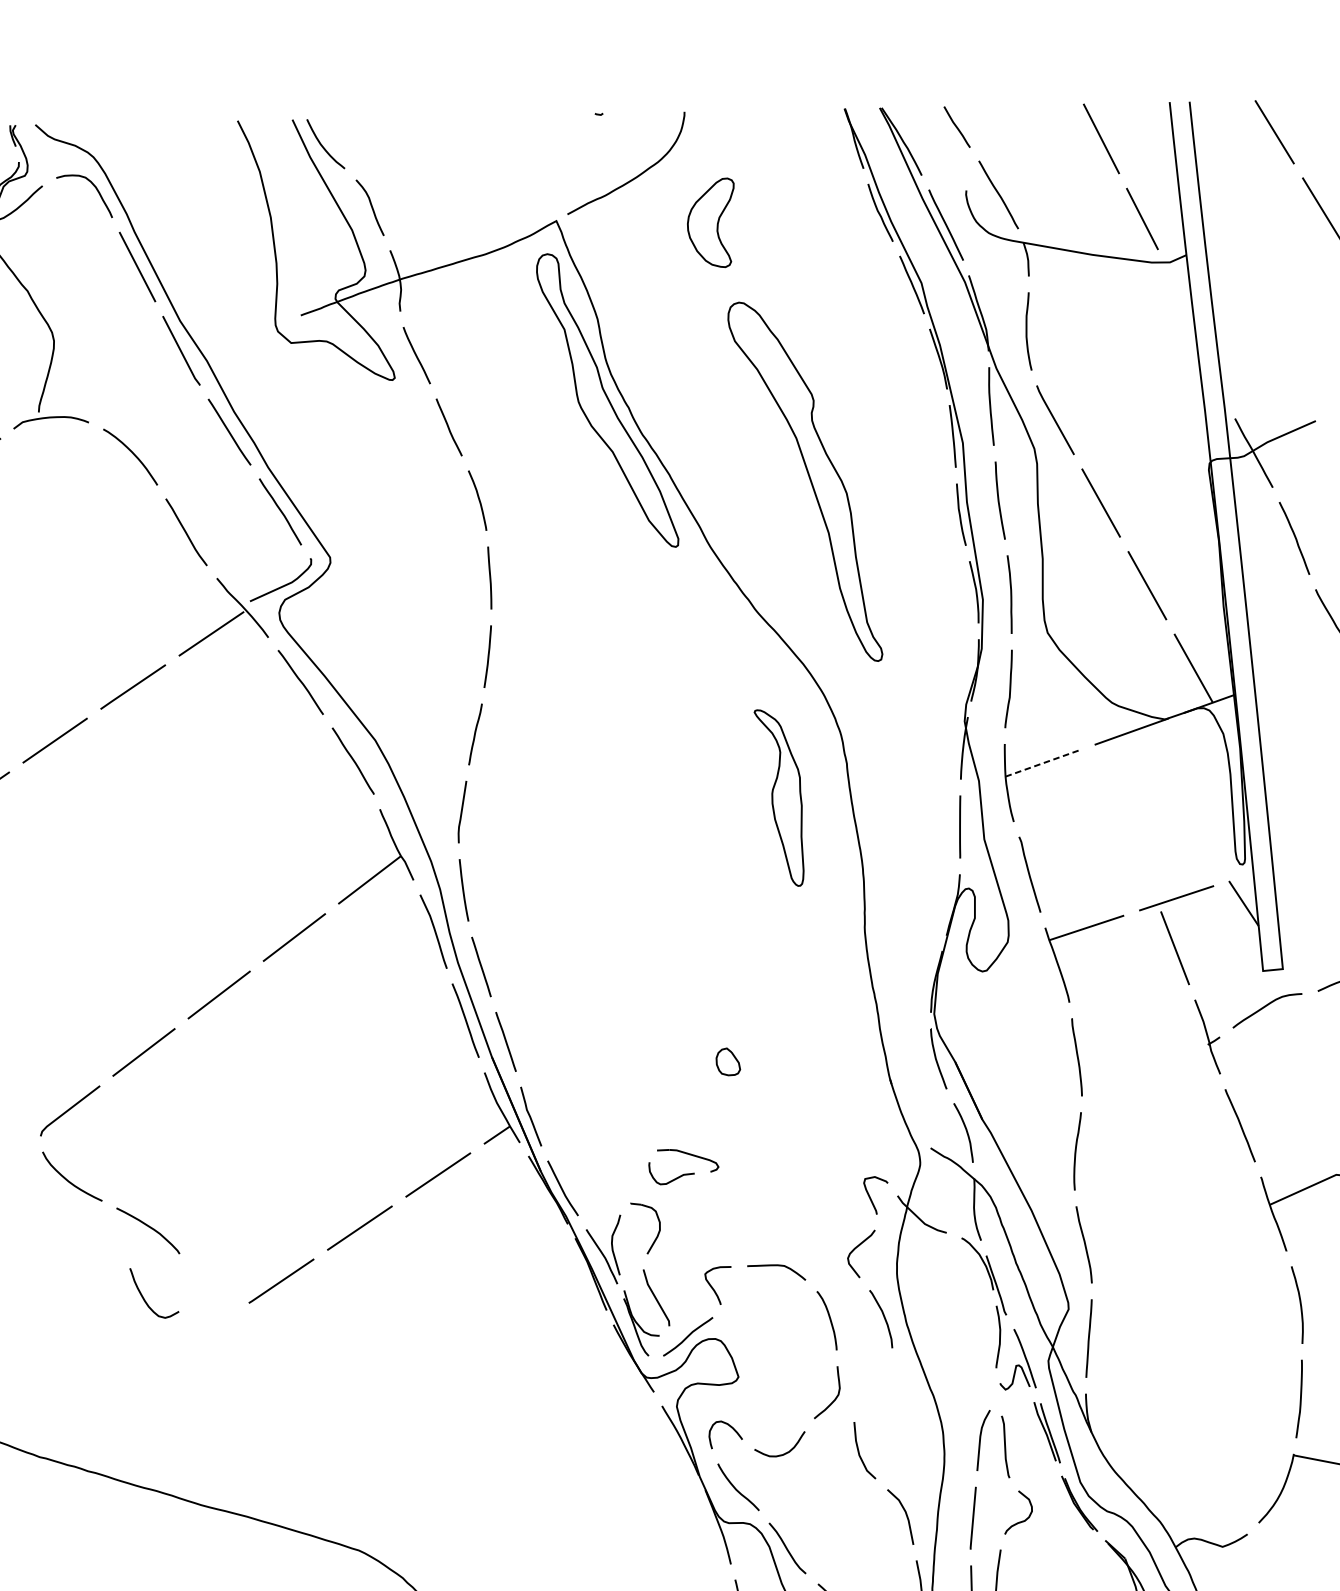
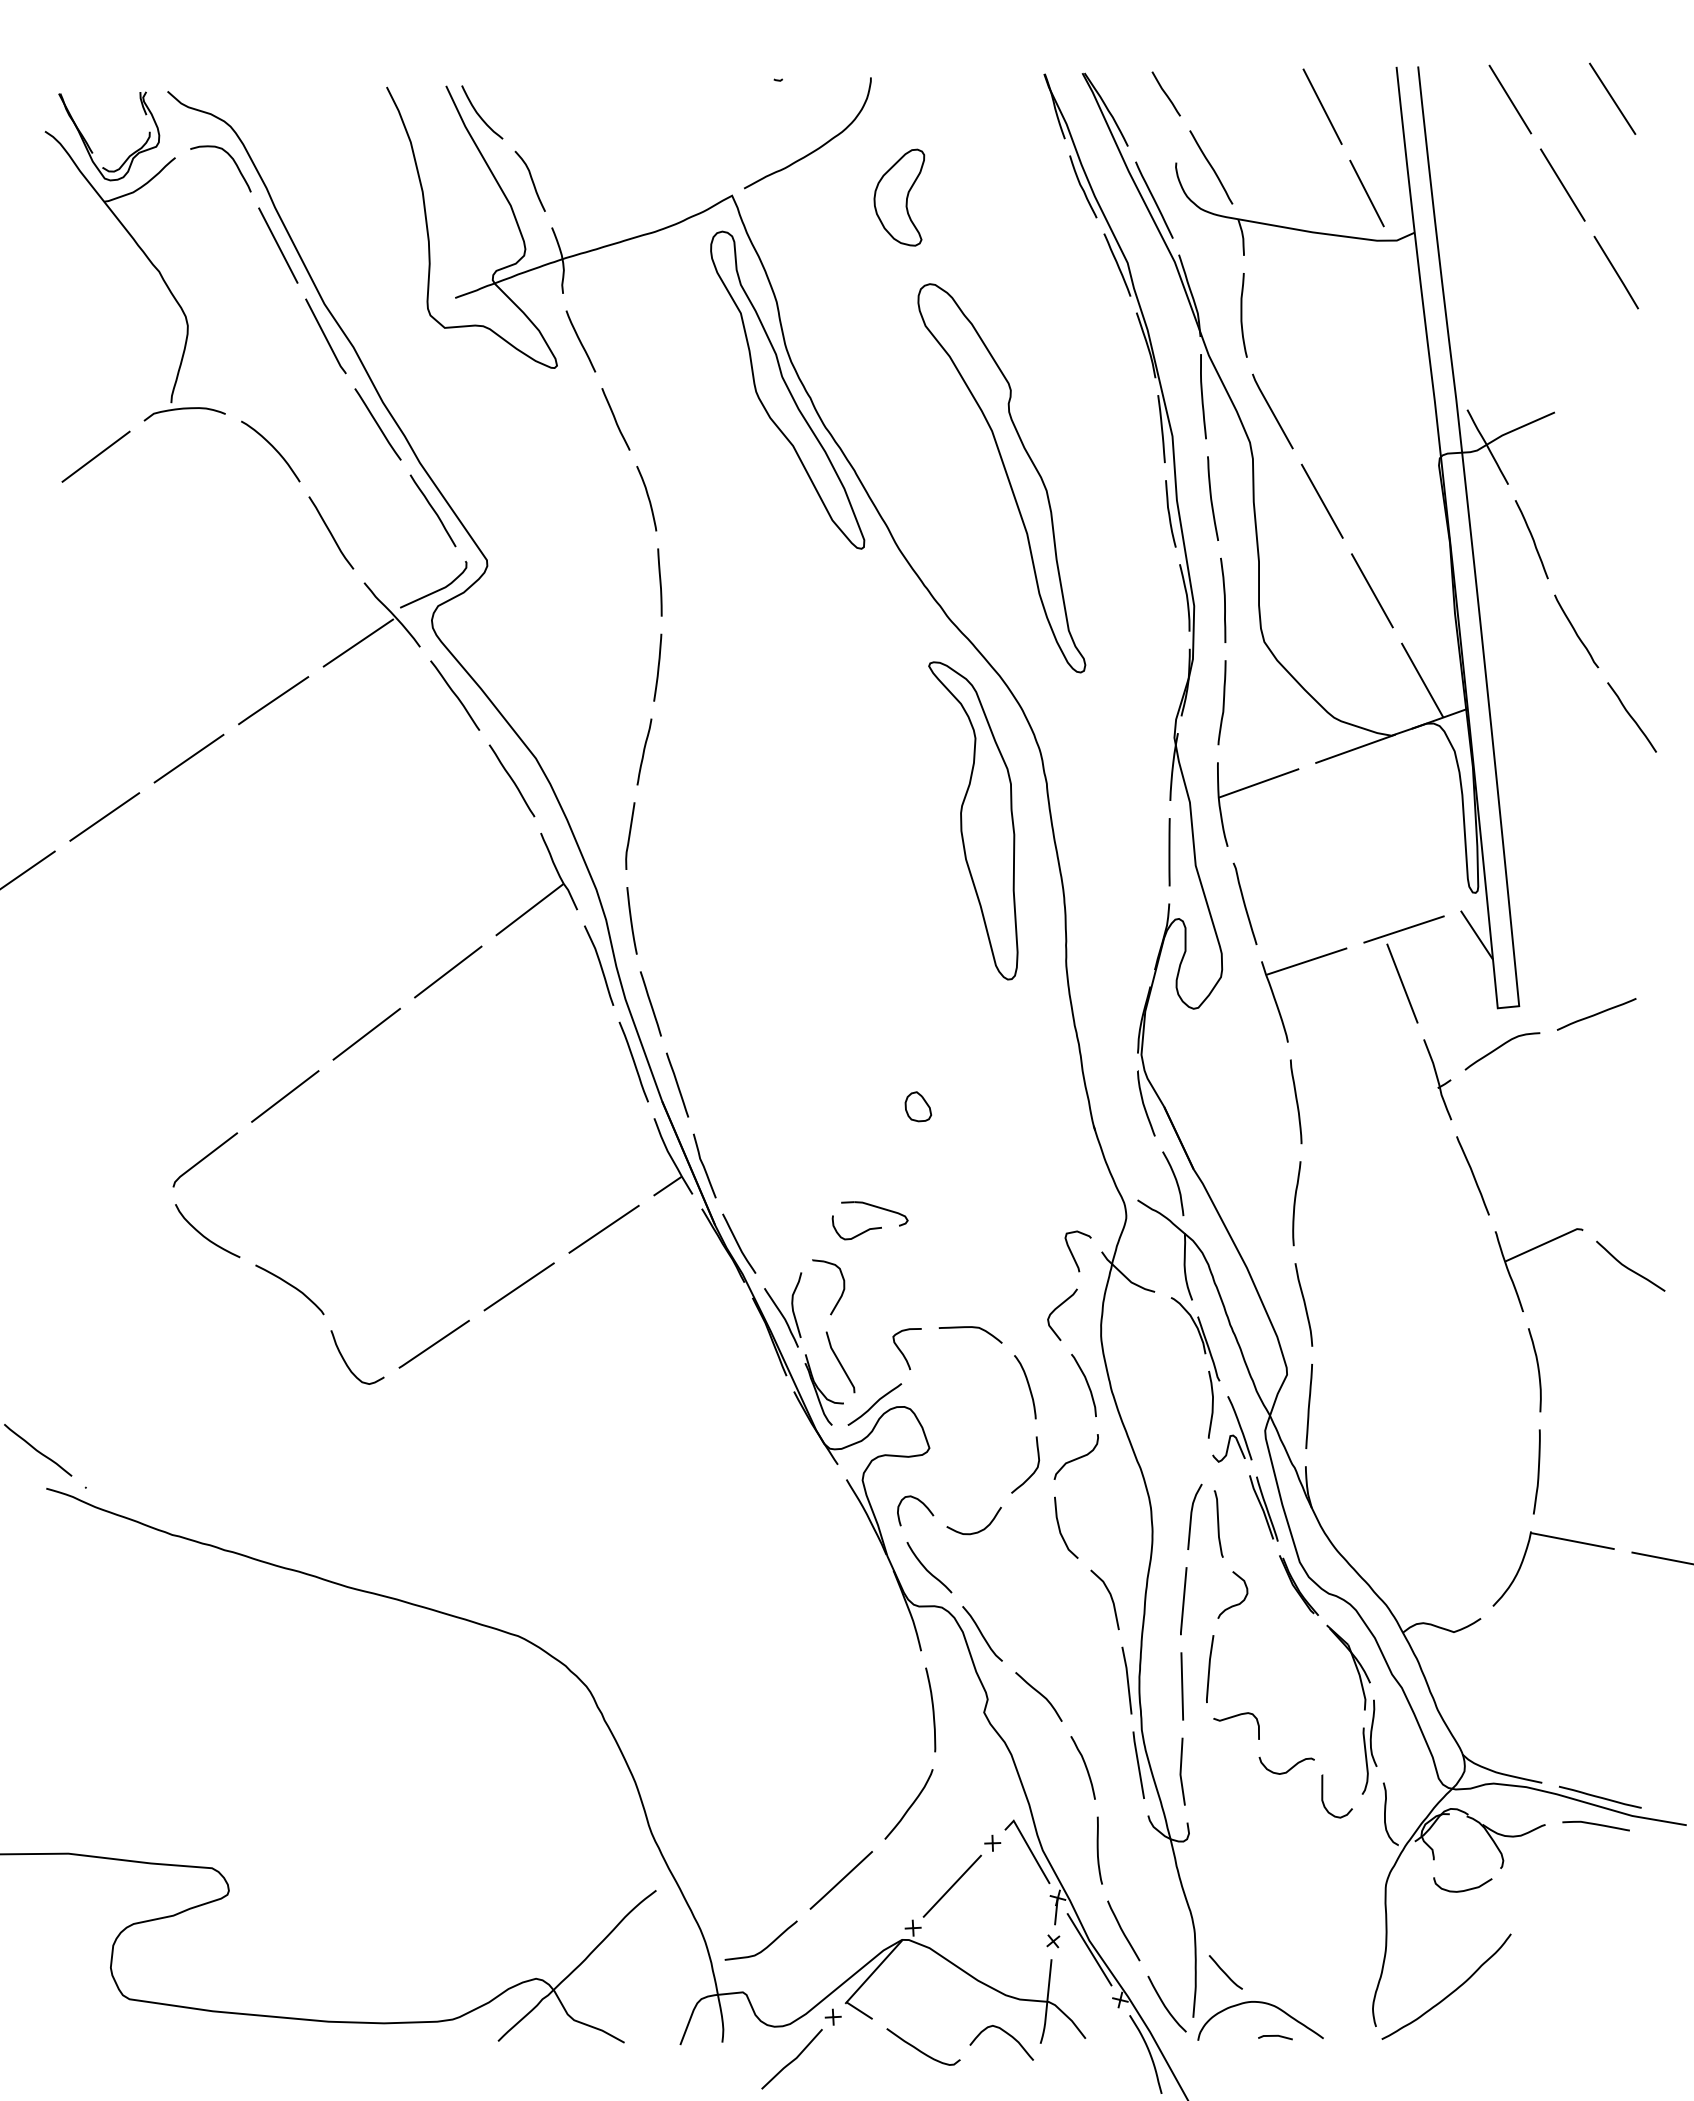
line: (1042, 763) -> (1258, 783), dashed -> solid
part: (779, 797) -> (973, 820), size x1.67
curve: (146, 1300) -> (348, 1365), moved
curve: (873, 1386) -> (1075, 1458), added

